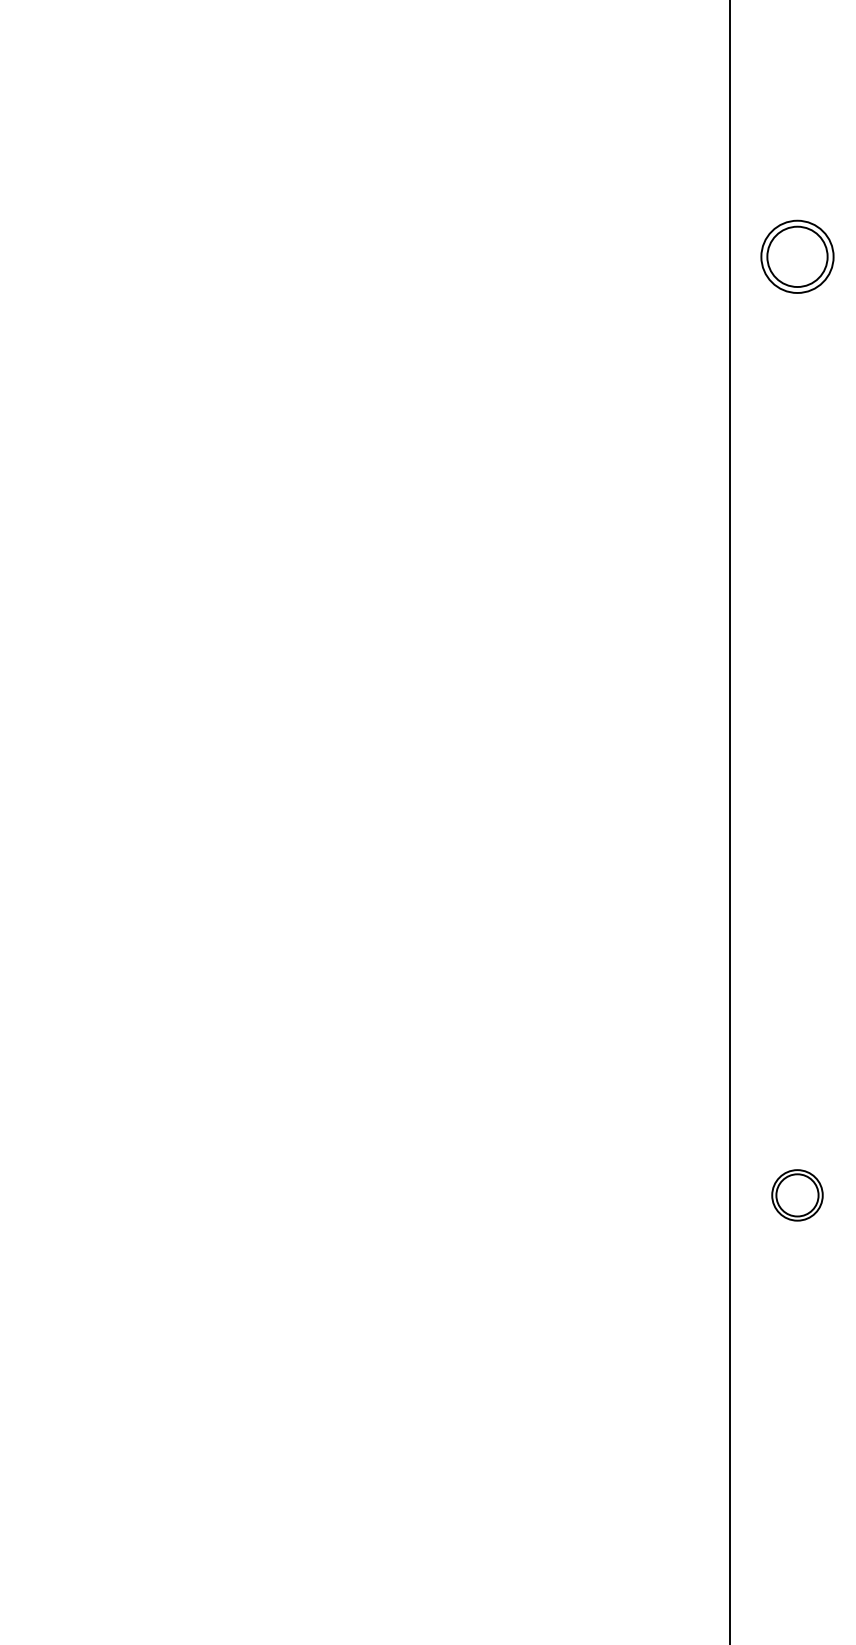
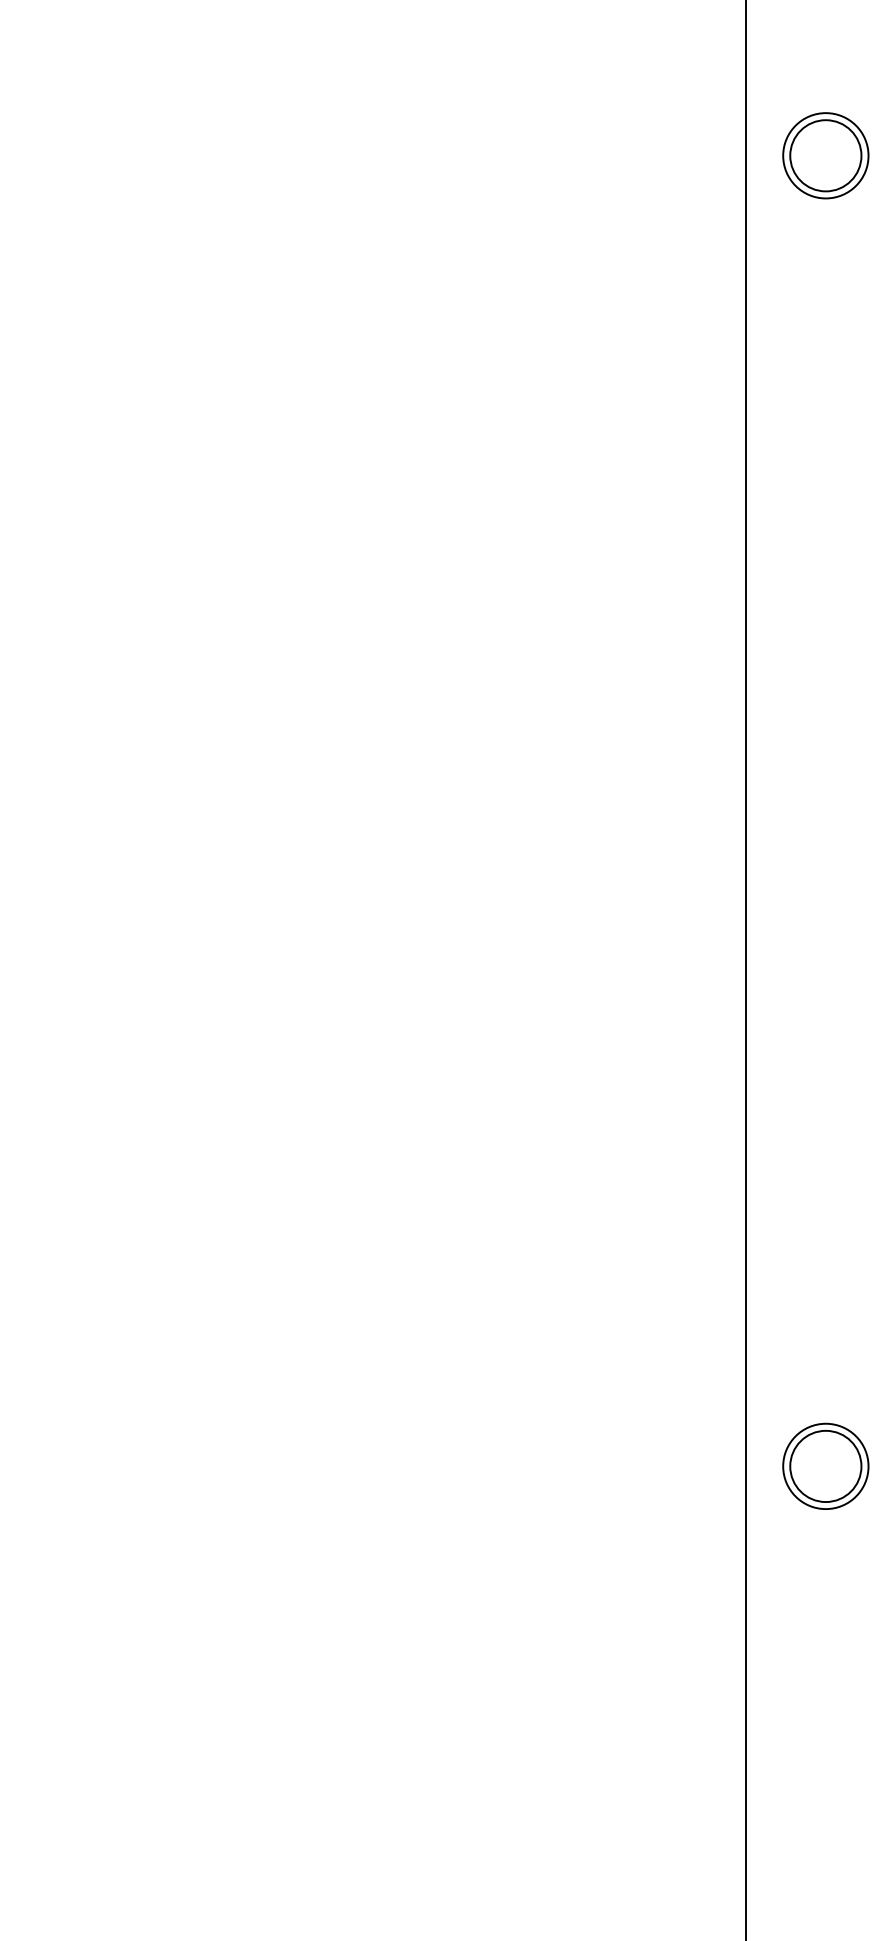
part: (797, 256) -> (825, 155), moved
part: (797, 1195) -> (825, 1466), size x1.43

